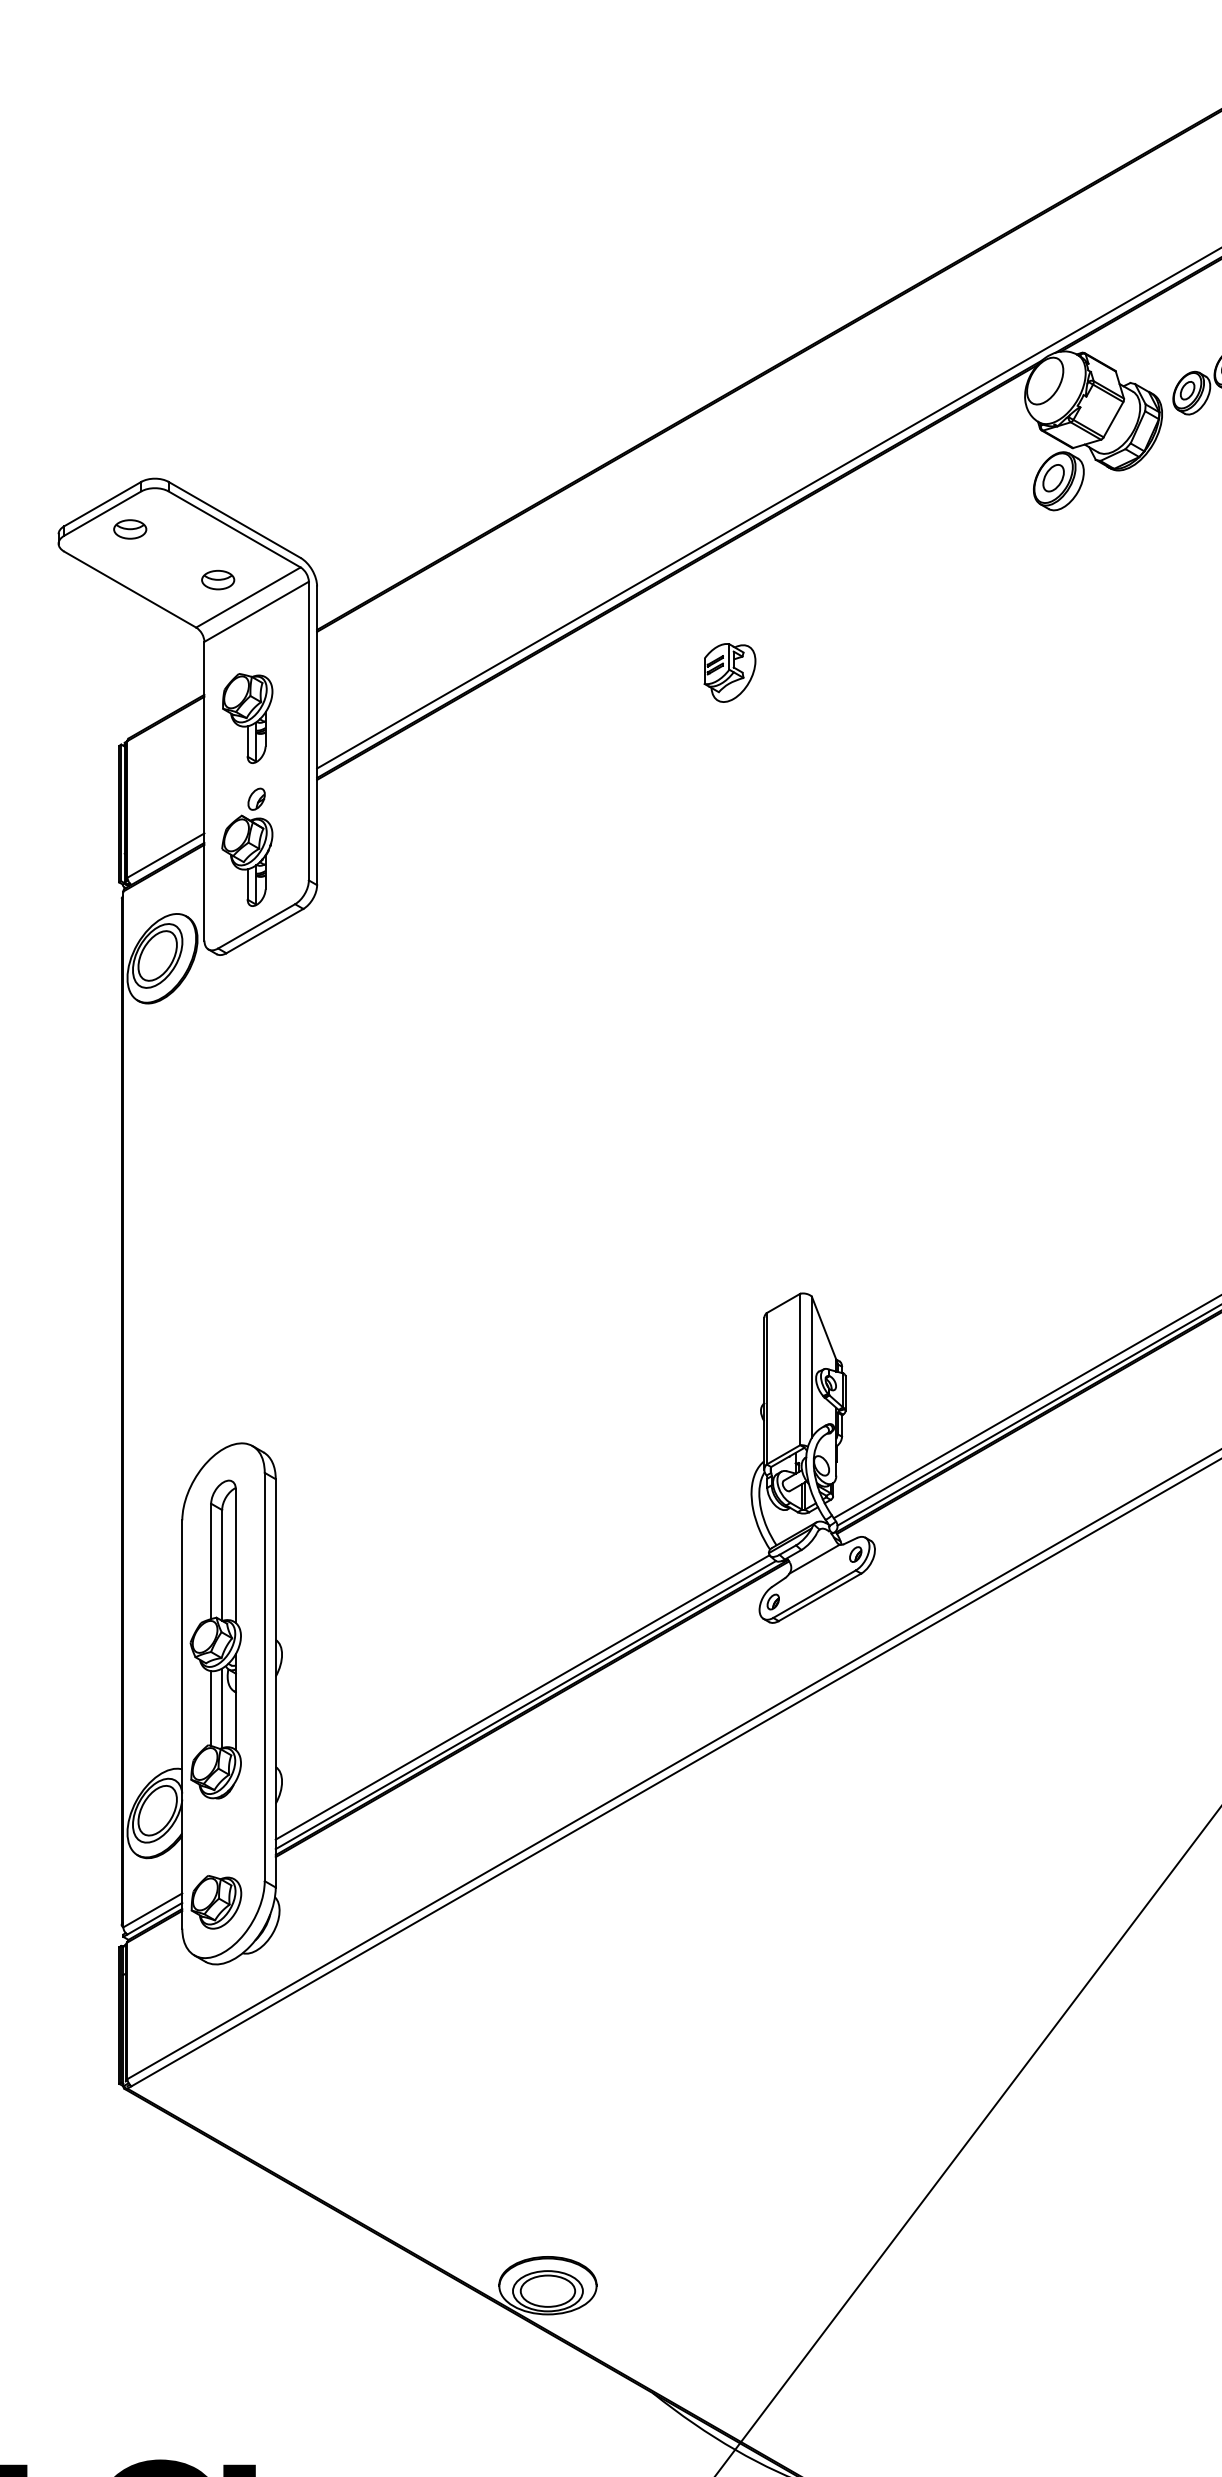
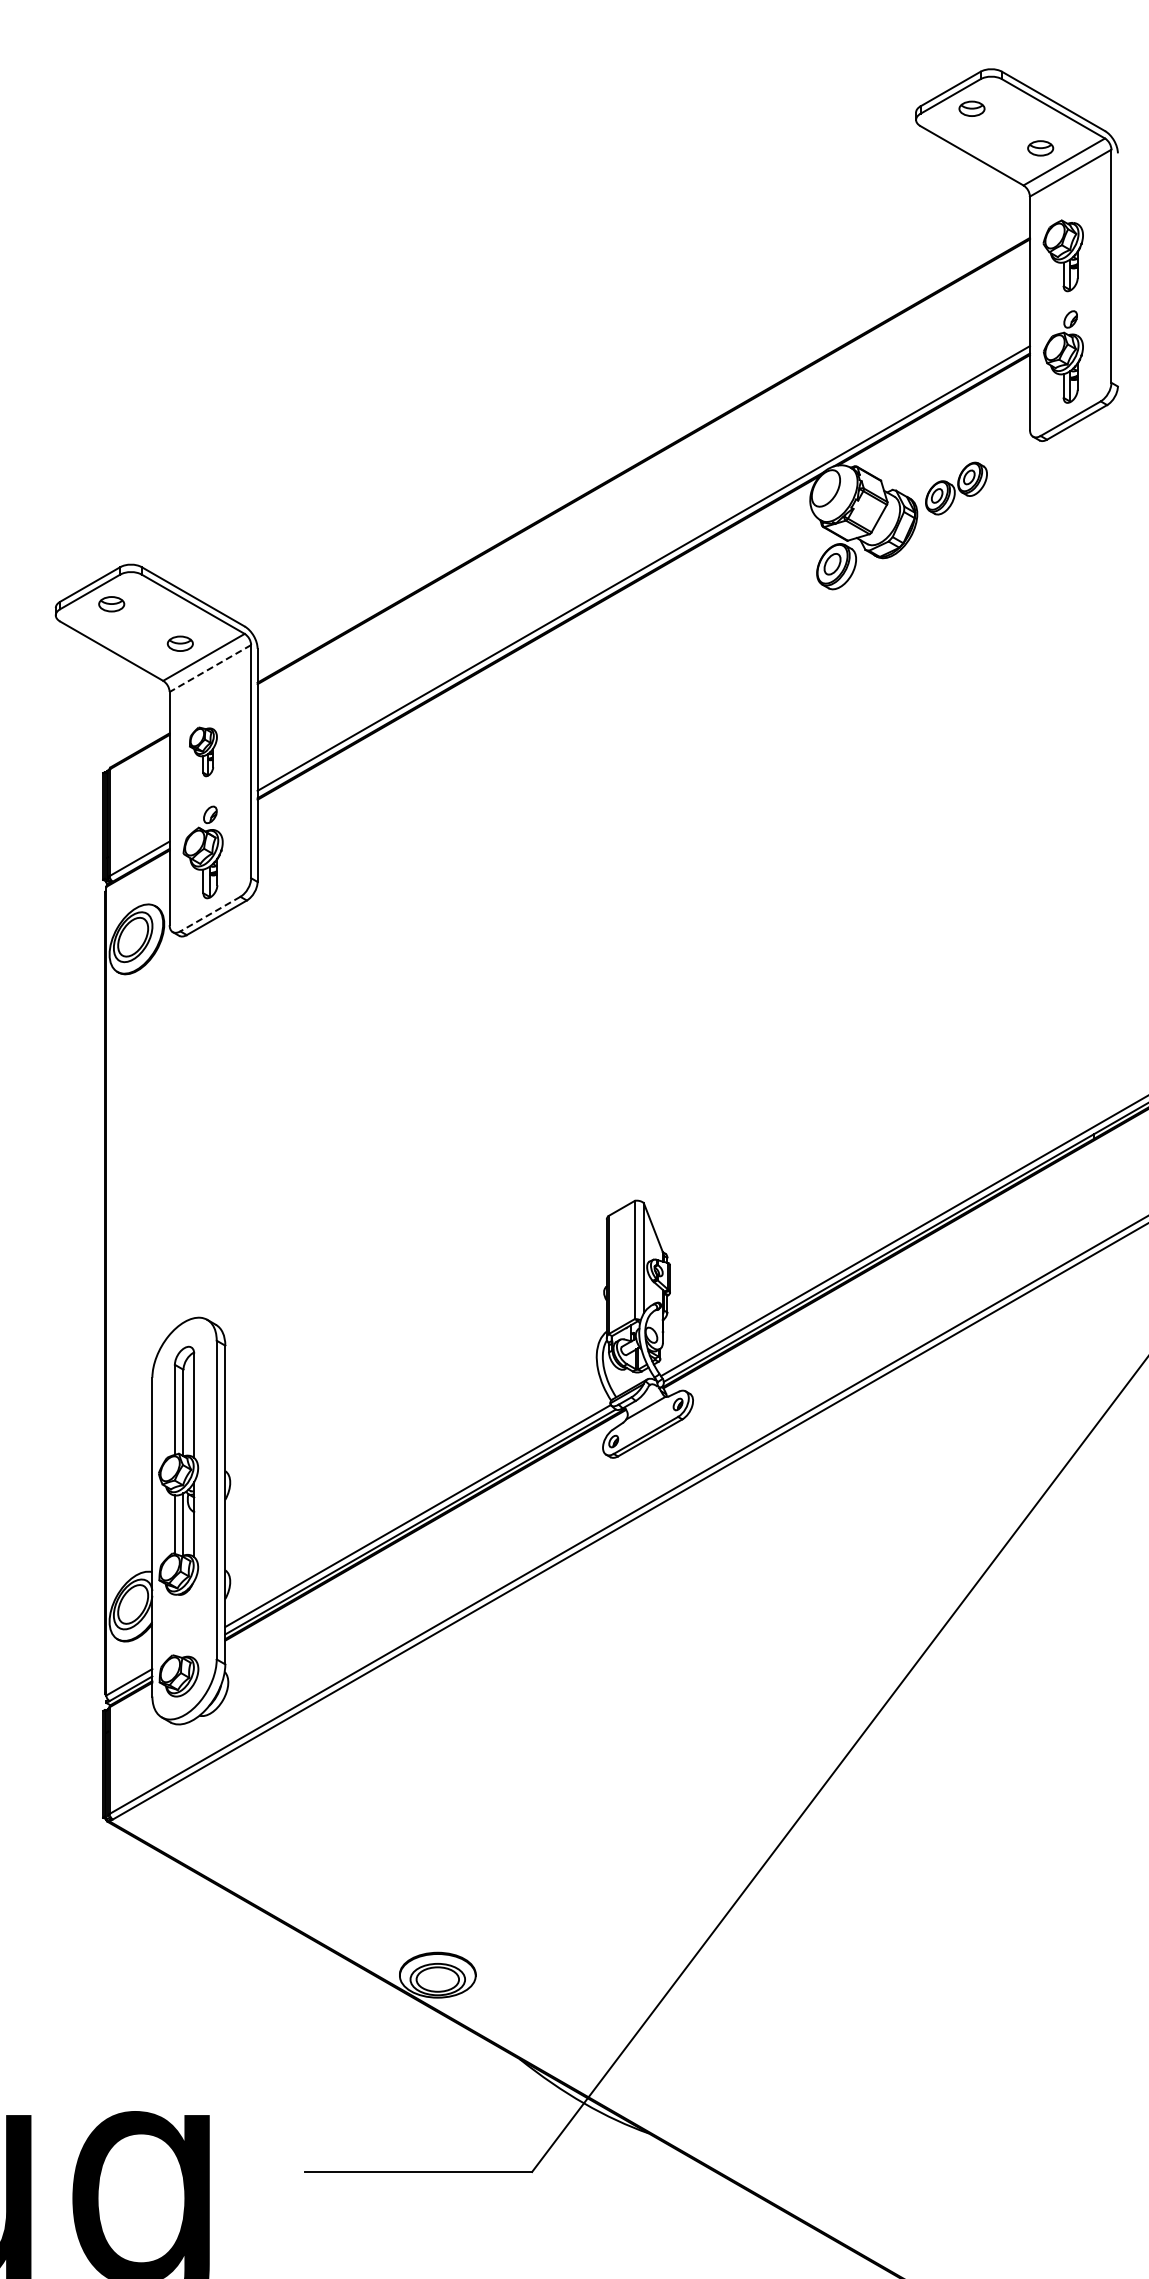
line: (255, 611) -> (209, 668), solid -> dashed
part: (729, 671) -> (579, 715), removed
part: (247, 718) -> (203, 751), size x0.7
line: (256, 926) -> (210, 914), solid -> dashed

